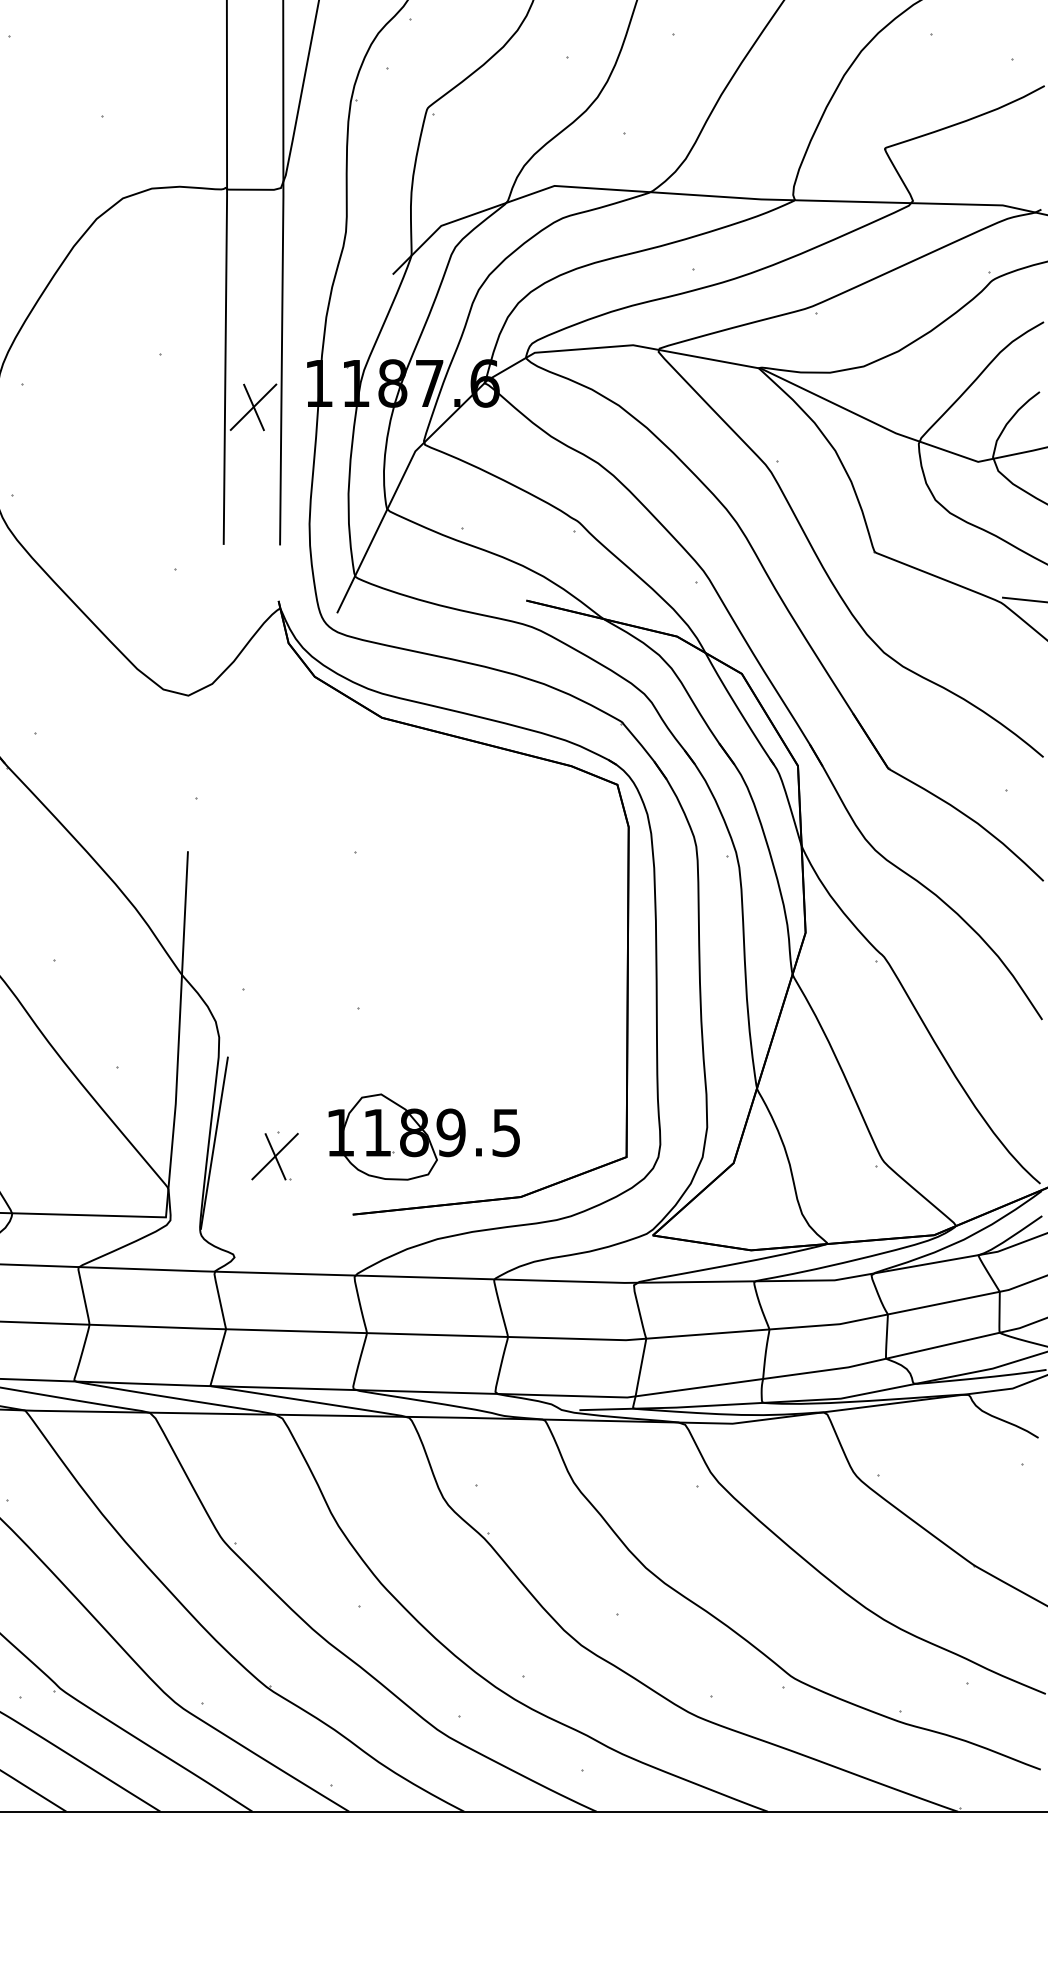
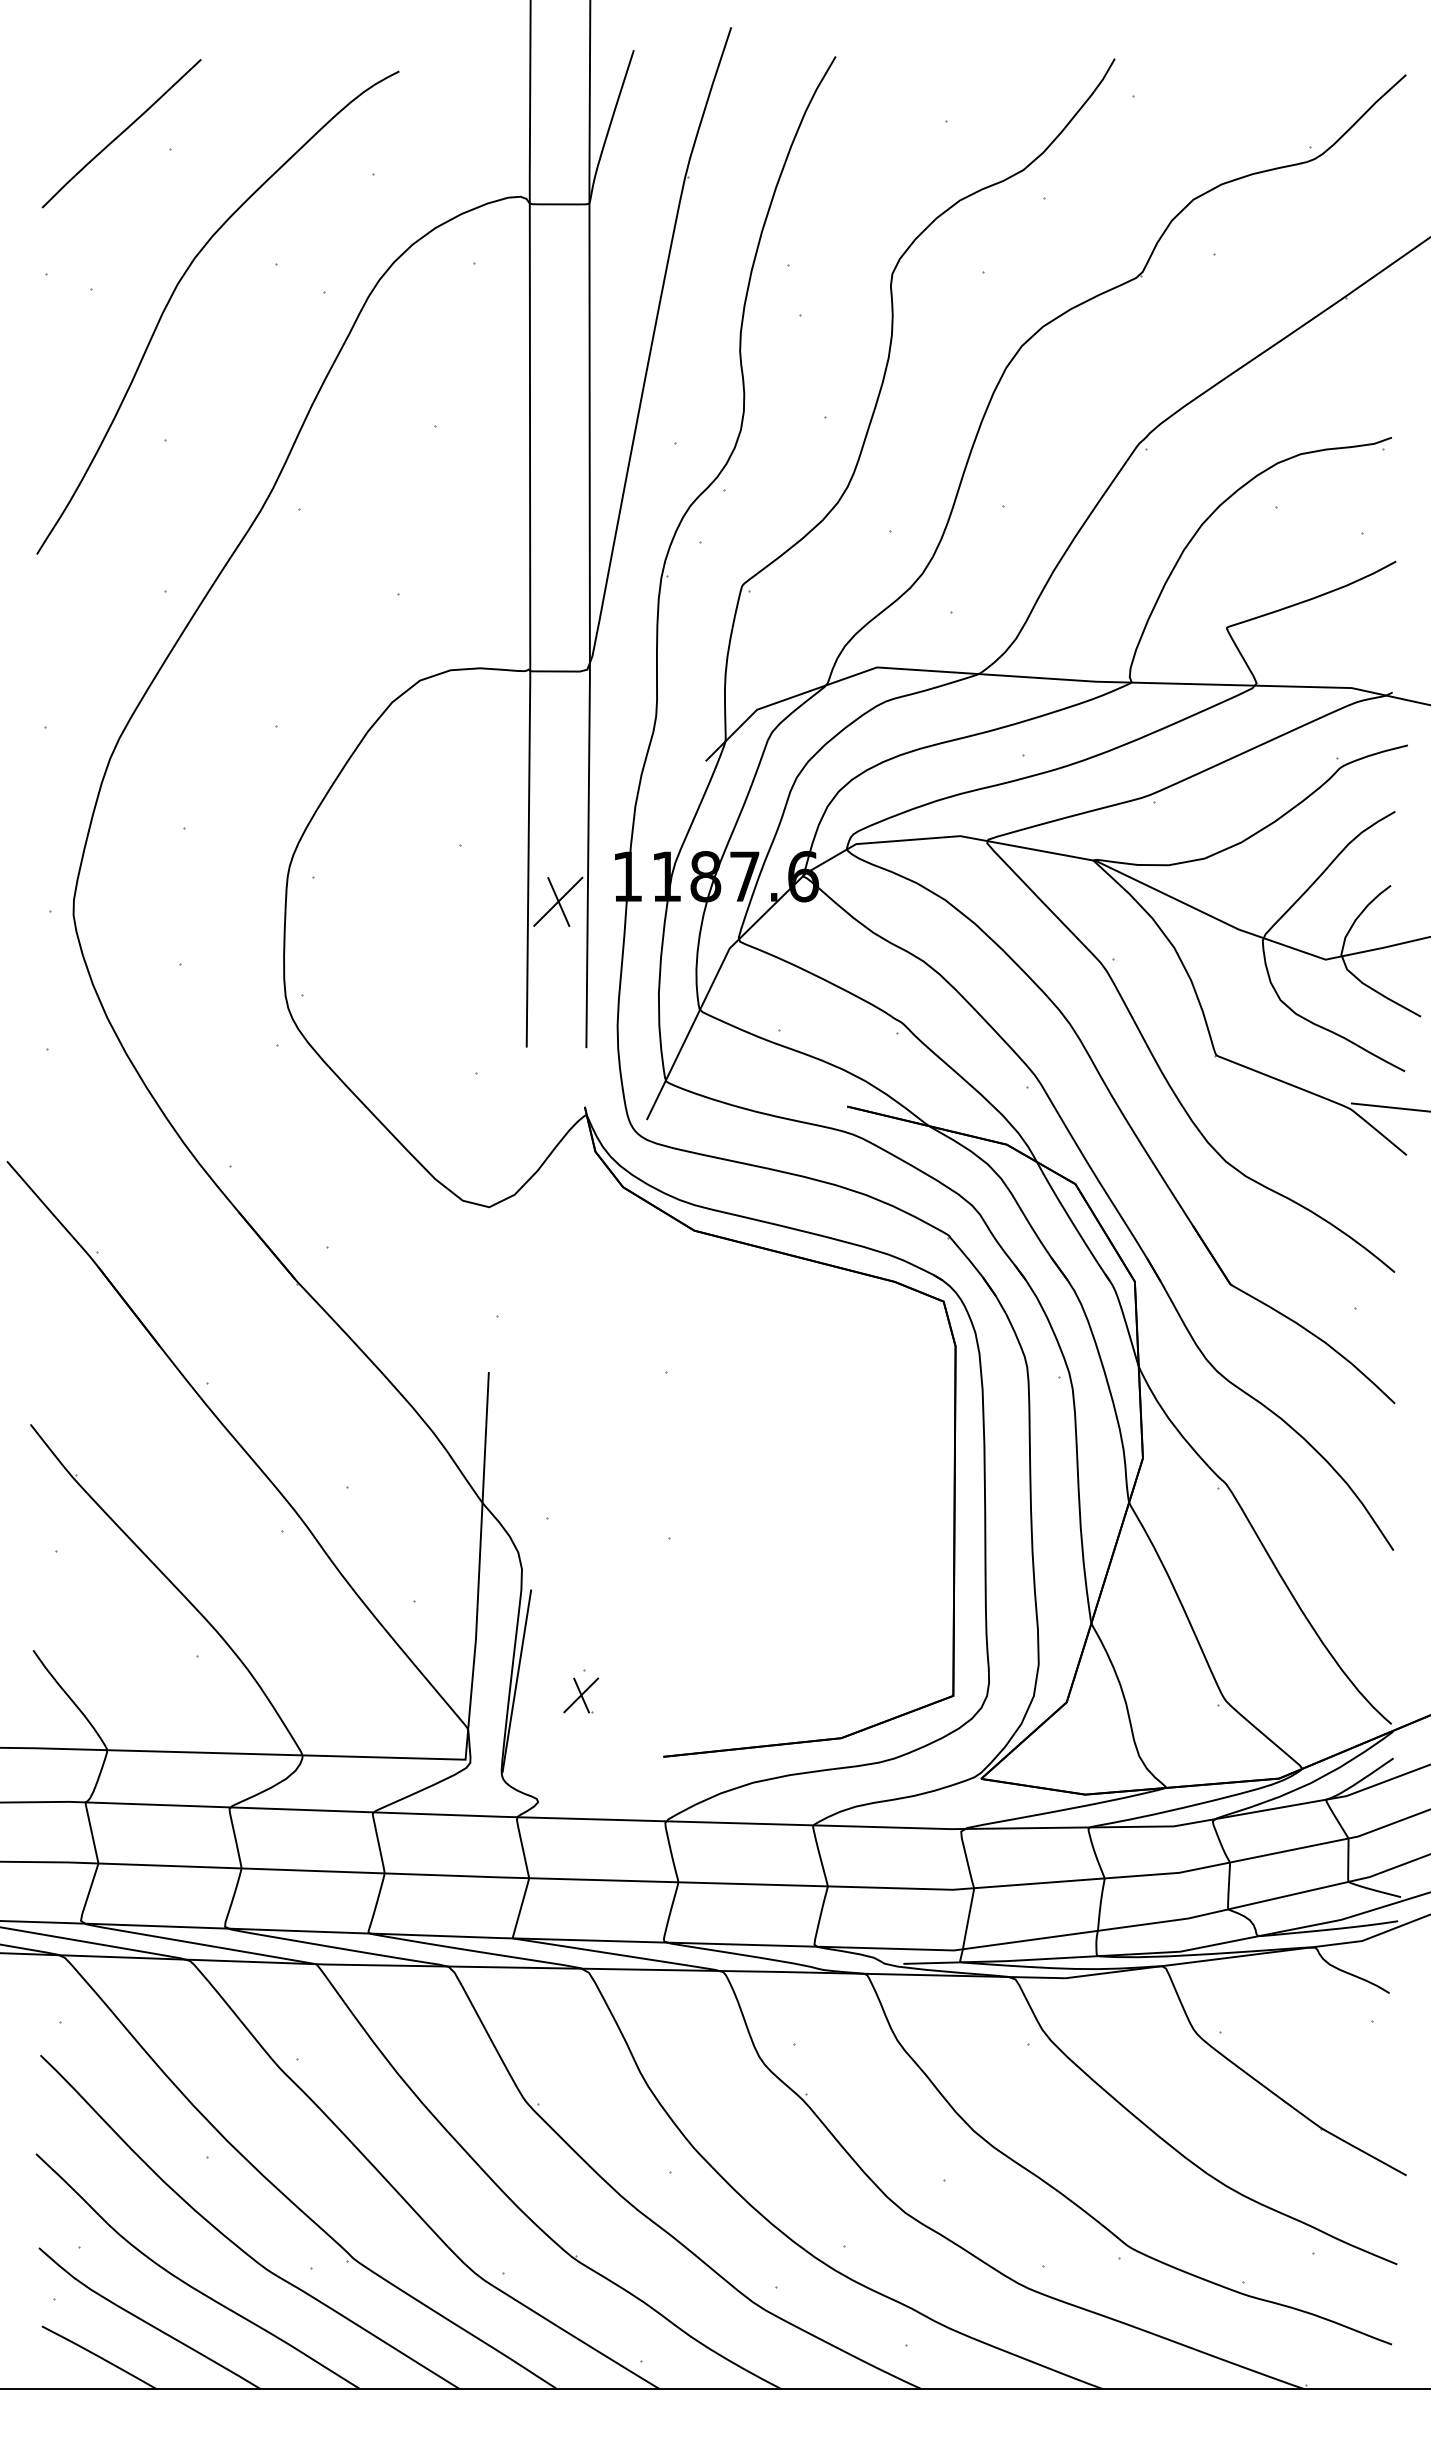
part: (423, 1136) -> (738, 1674), removed
part: (275, 1156) -> (581, 1695), size x0.7

